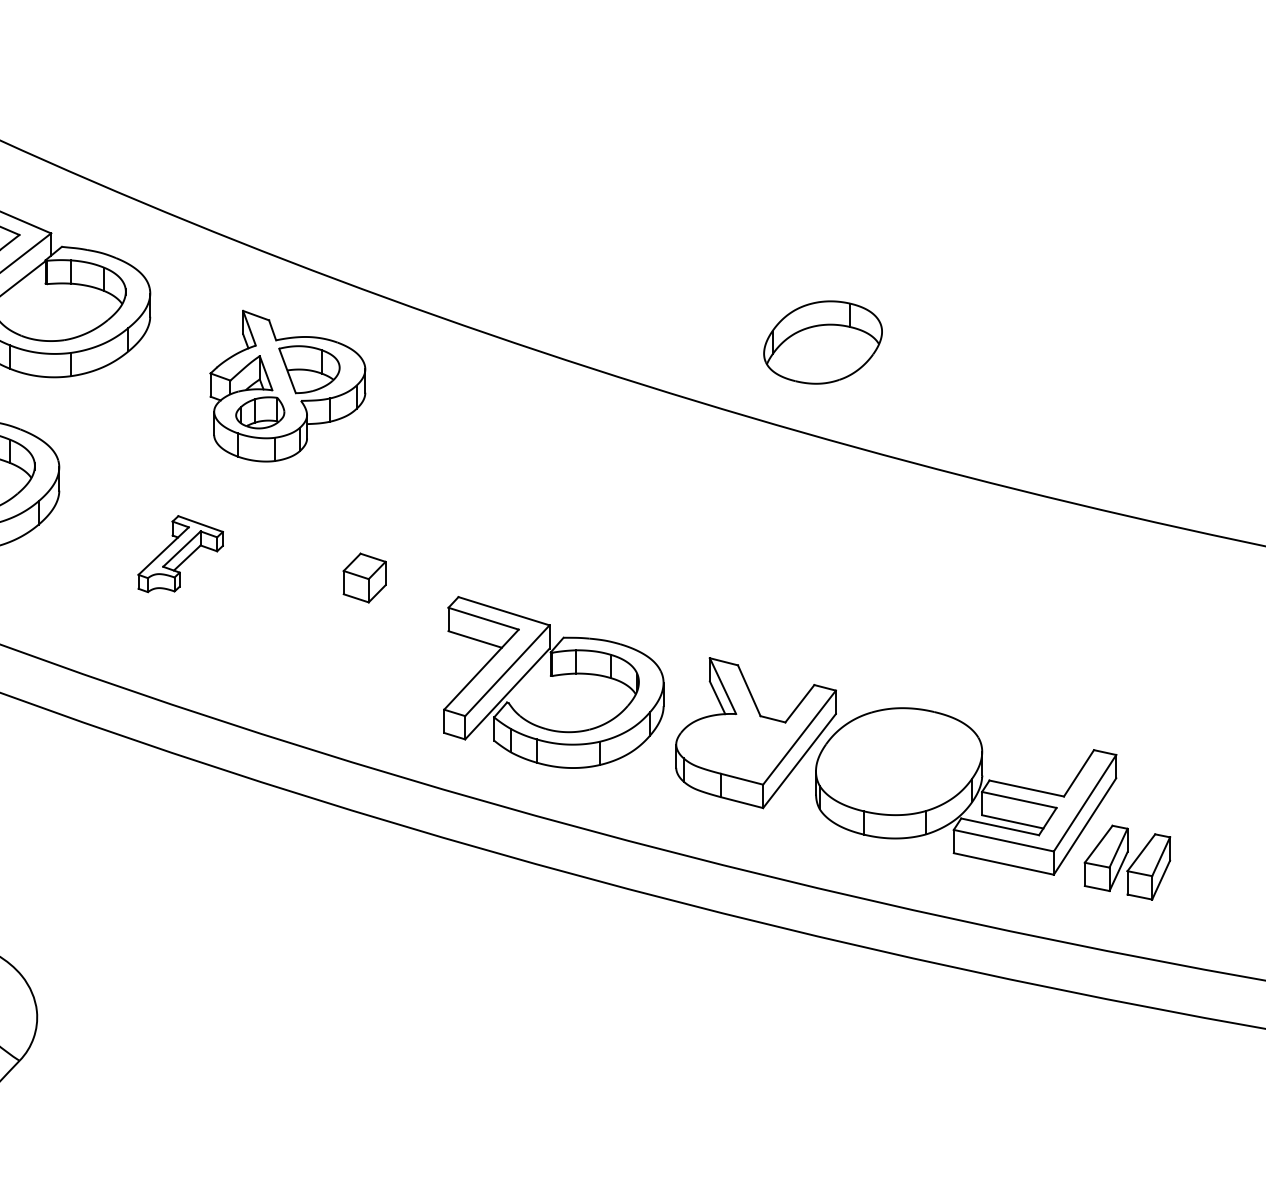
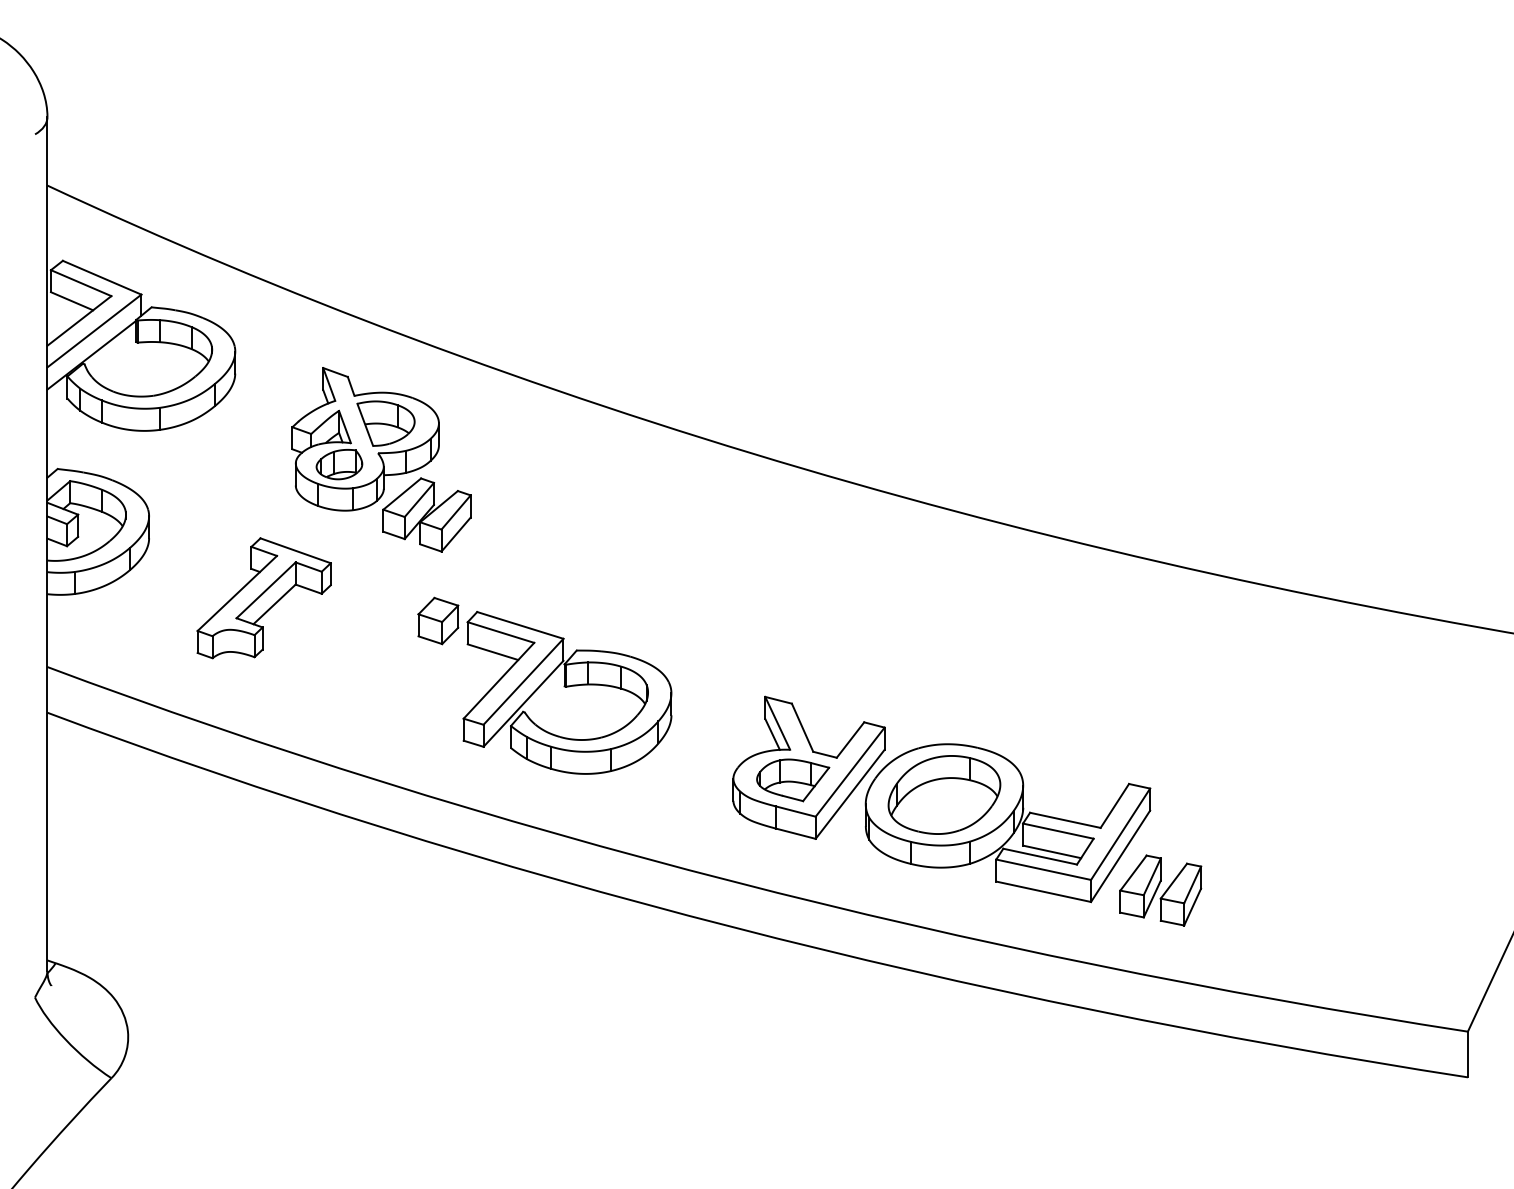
part: (823, 342) -> (944, 794), moved
part: (352, 465) -> (426, 514), added
part: (180, 554) -> (263, 598), size x1.67
part: (553, 682) -> (567, 692), moved
part: (739, 746) -> (793, 780), added

